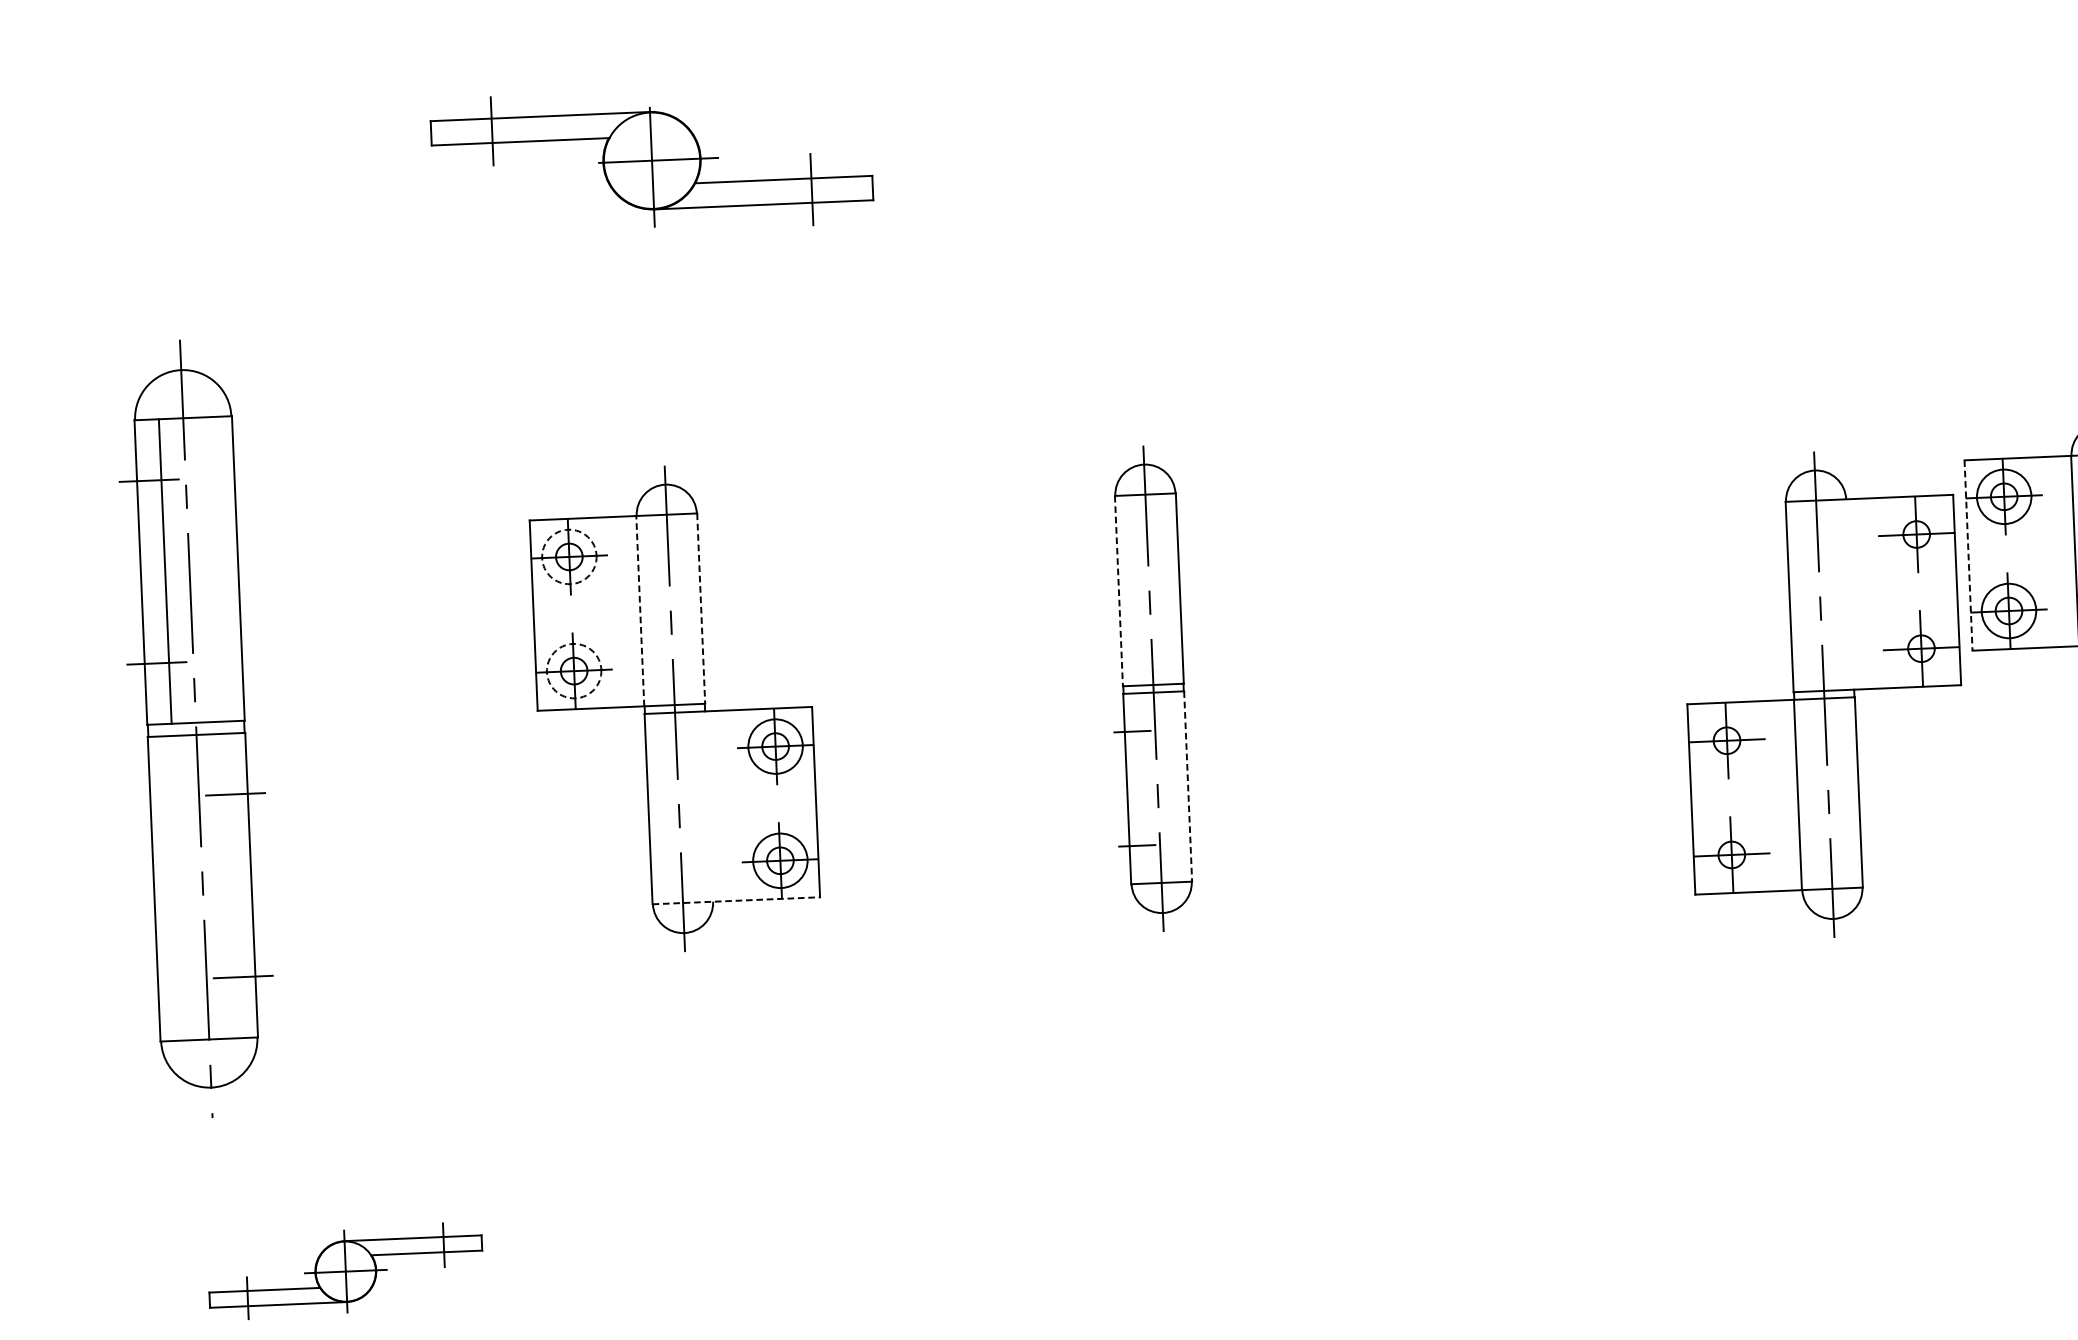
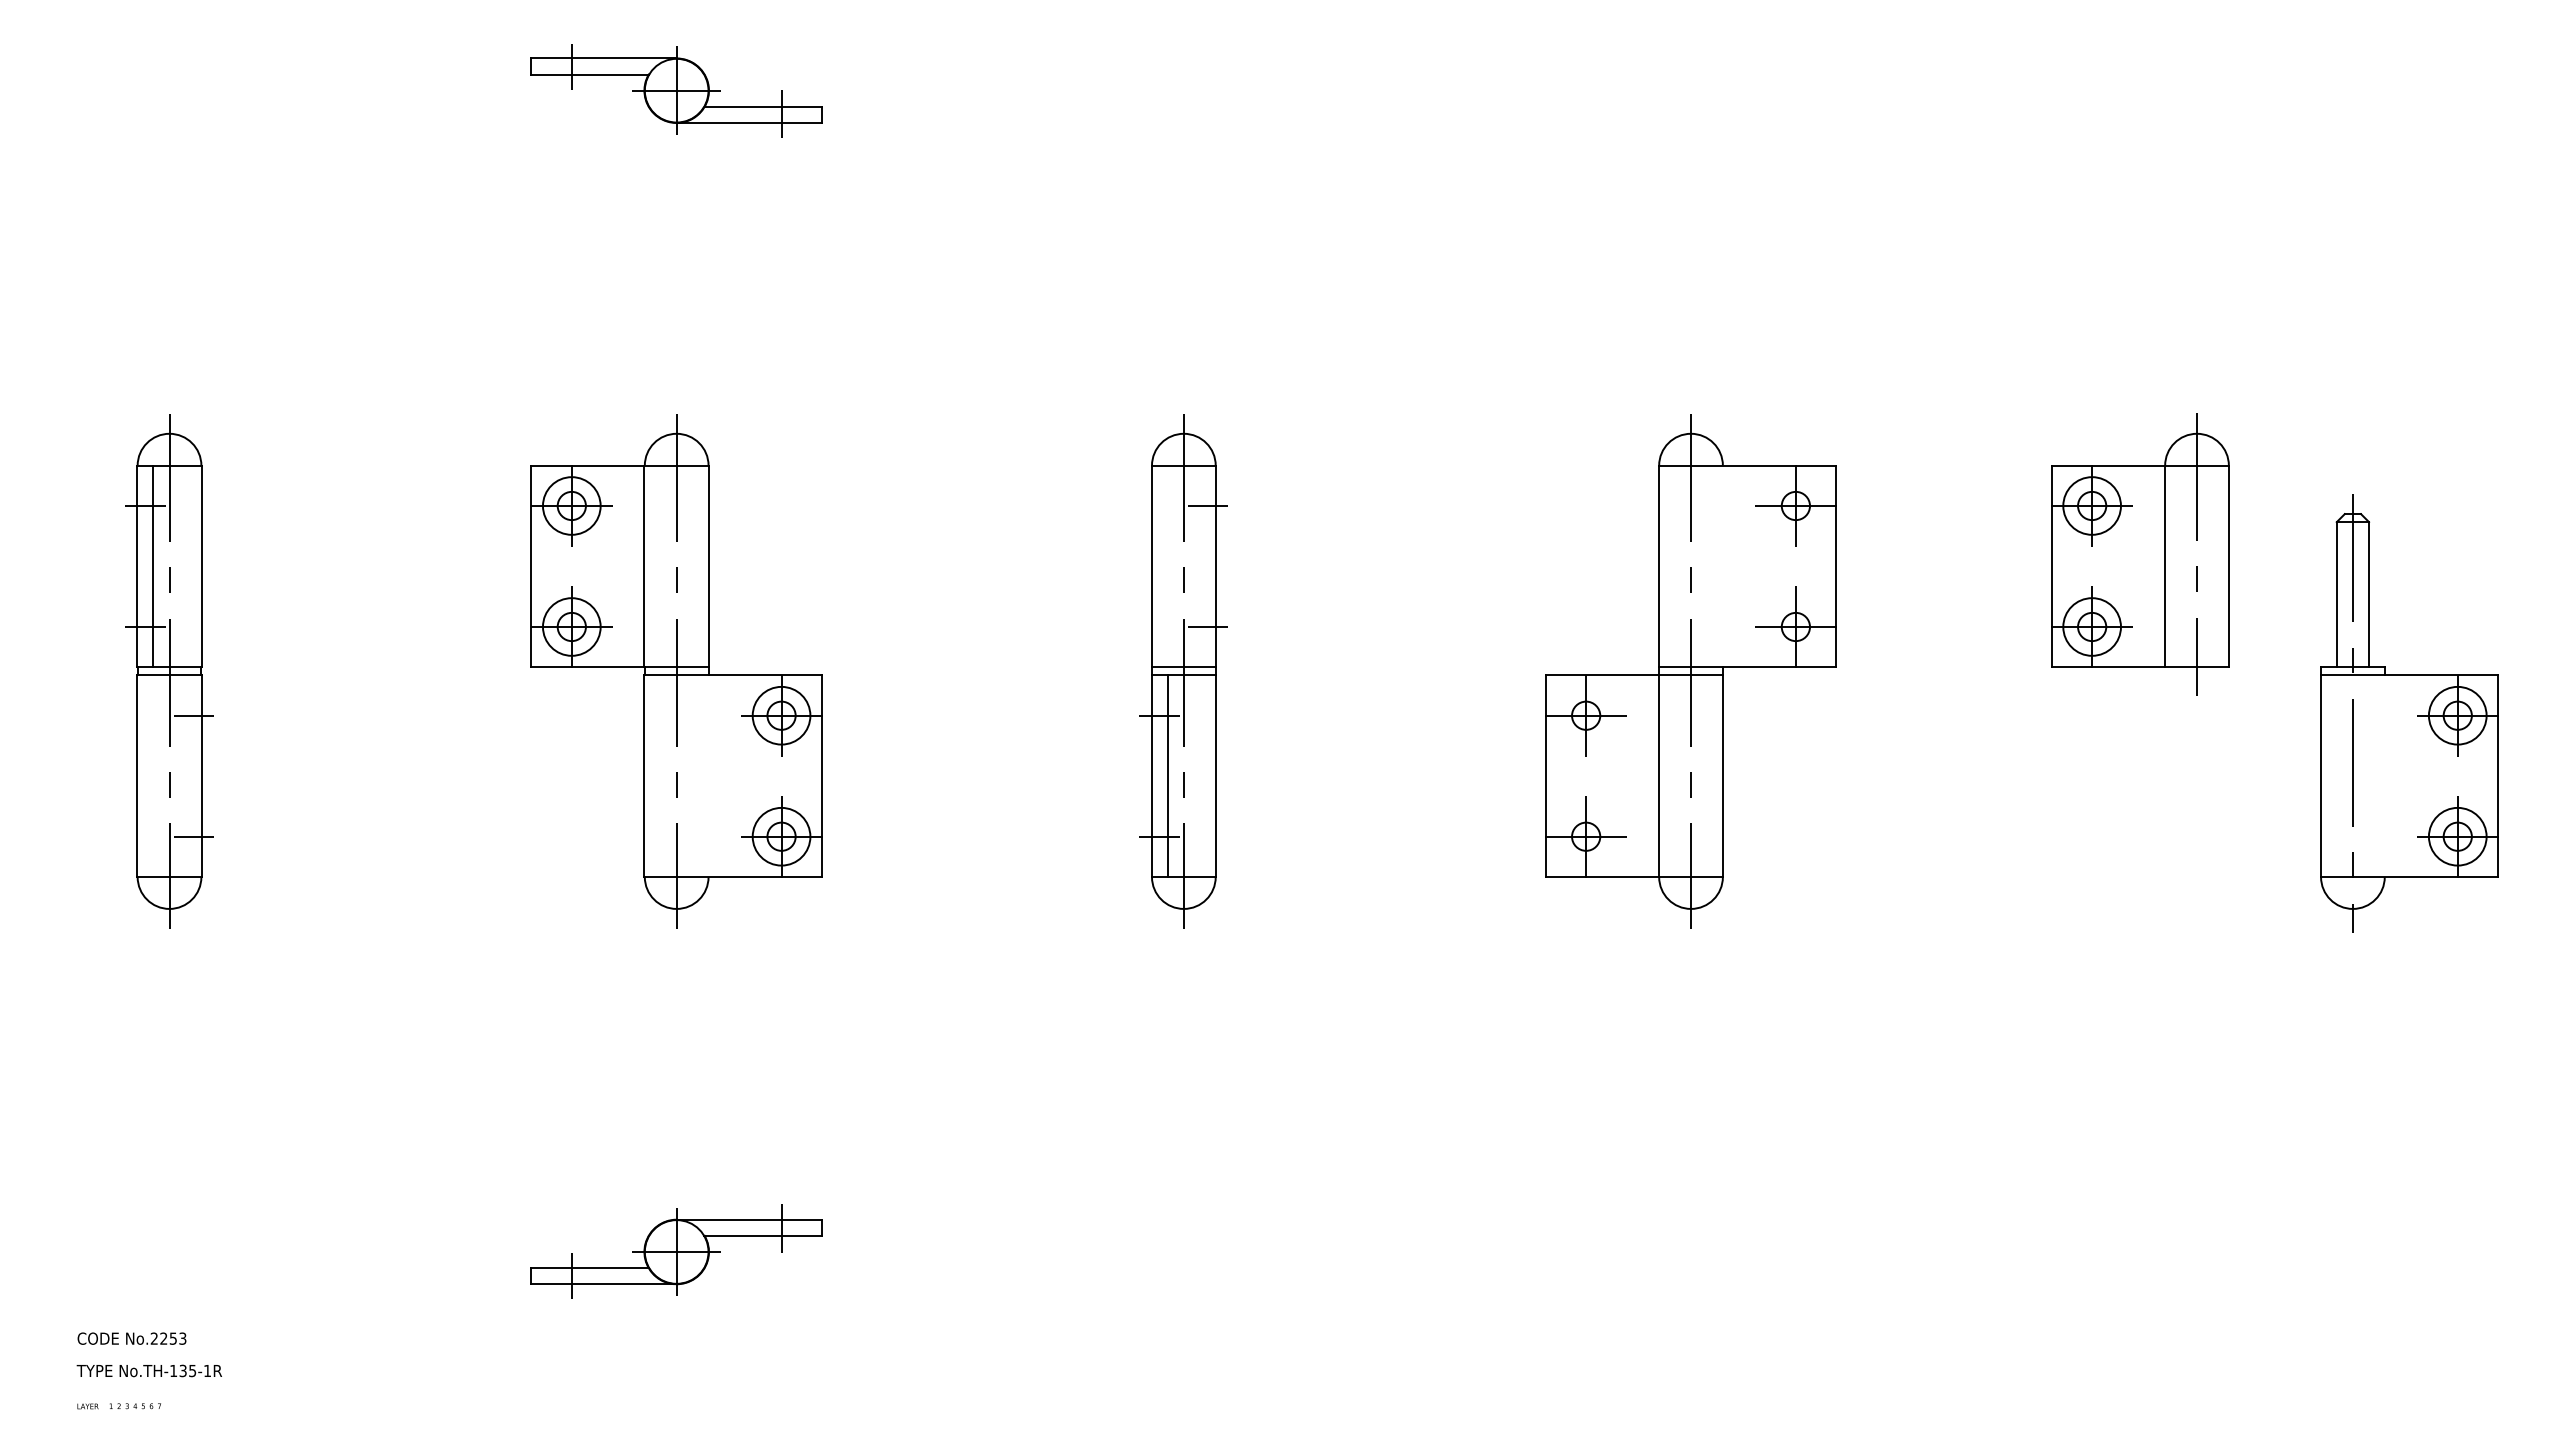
part: (651, 160) -> (676, 90), size x0.62
line: (1169, 532) -> (1207, 506), added
line: (1968, 555) -> (2051, 566), dashed -> solid
circle: (569, 556) -> (571, 505), dashed -> solid
line: (1118, 591) -> (1151, 566), dashed -> solid
line: (700, 608) -> (708, 566), dashed -> solid
line: (640, 611) -> (644, 566), dashed -> solid
line: (1174, 646) -> (1207, 627), added
circle: (573, 670) -> (571, 626), dashed -> solid
part: (1823, 694) -> (1690, 671), moved
part: (196, 729) -> (169, 671), size x0.62
line: (1188, 786) -> (1216, 776), dashed -> solid
line: (1142, 788) -> (1167, 776), added
line: (736, 901) -> (733, 877), dashed -> solid
part: (345, 1271) -> (676, 1251), moved

